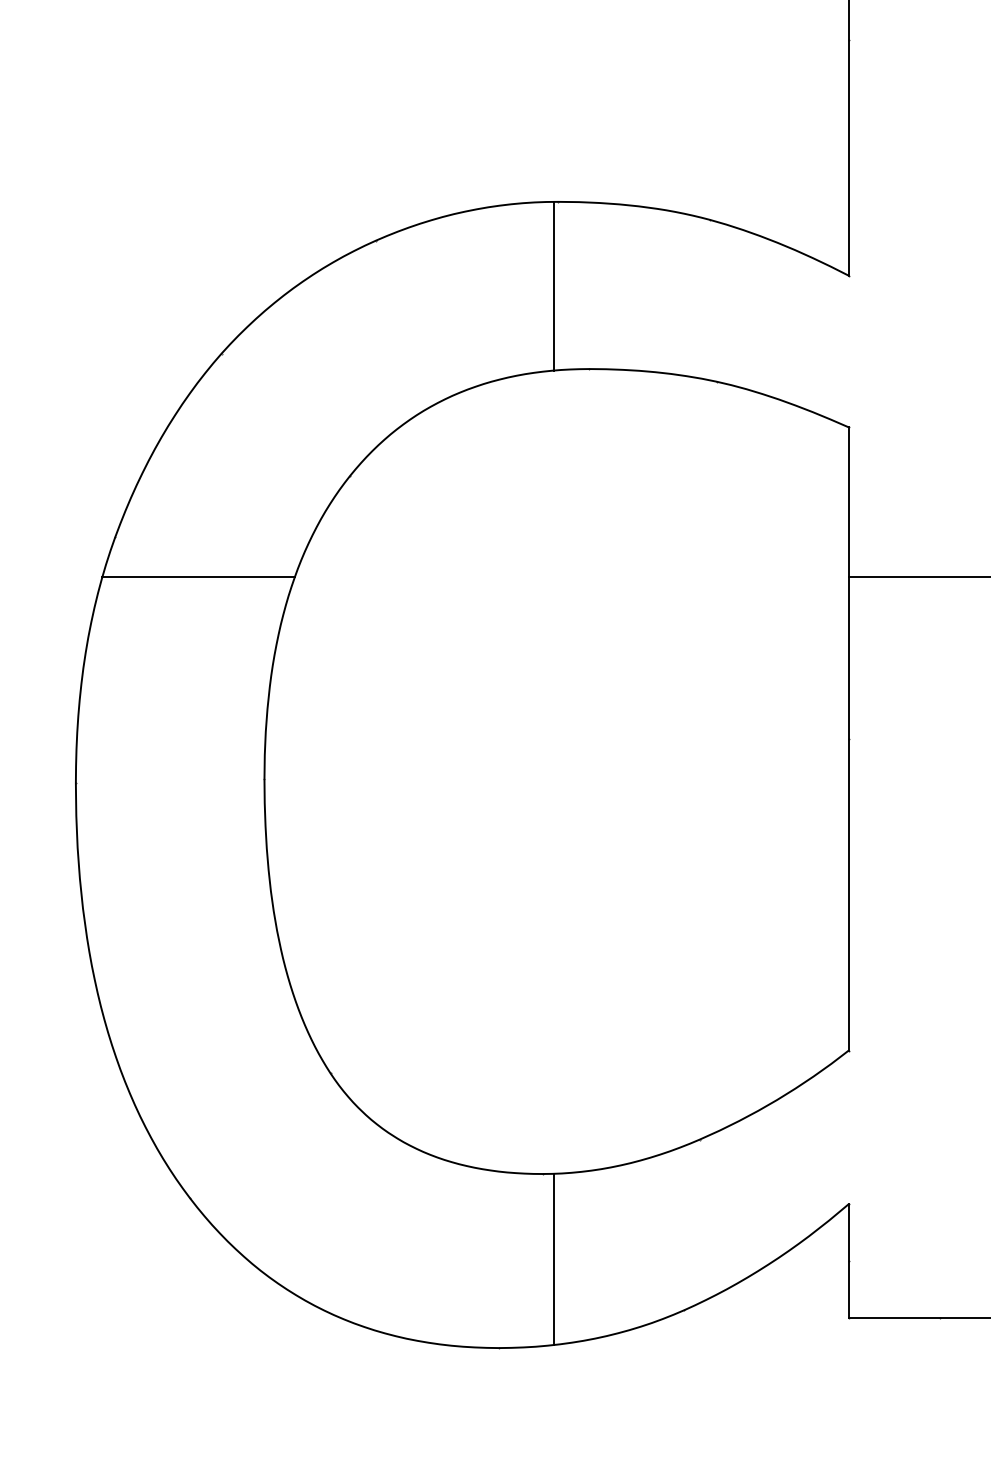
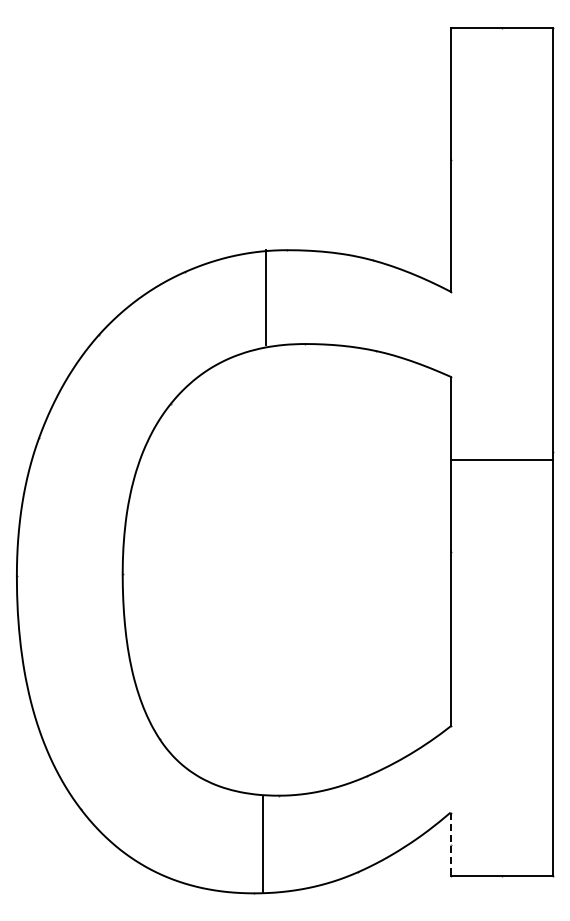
line: (554, 286) -> (266, 297), moved
line: (198, 576) -> (85, 460), removed
line: (554, 1259) -> (263, 843), moved
line: (848, 1260) -> (450, 844), solid -> dashed

